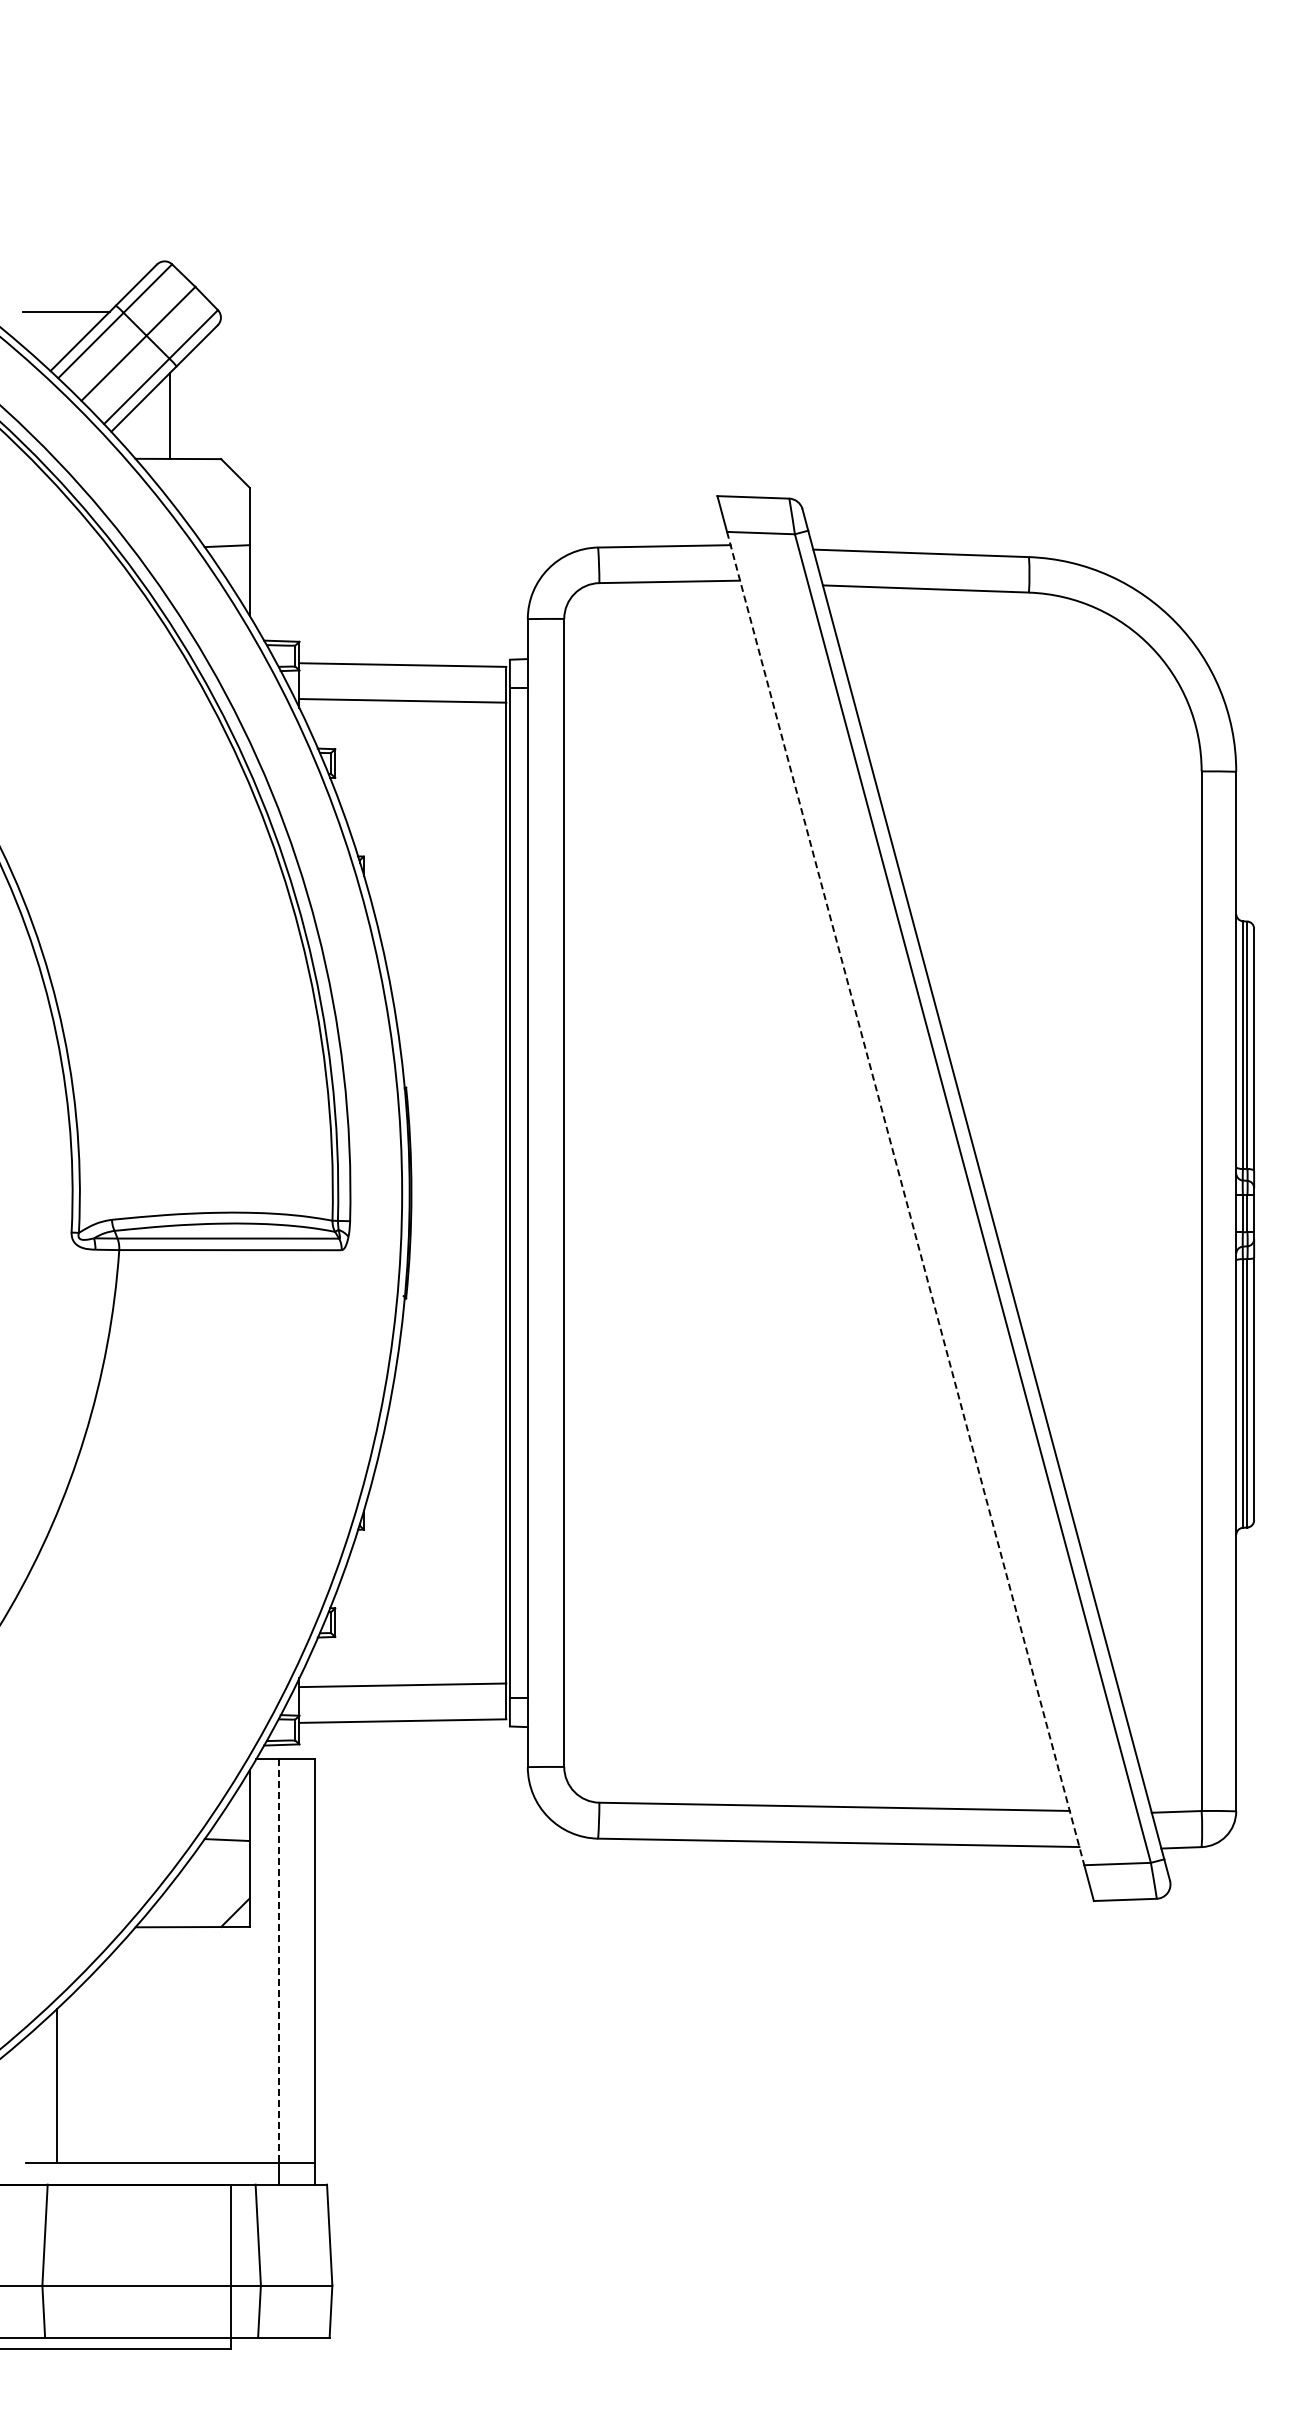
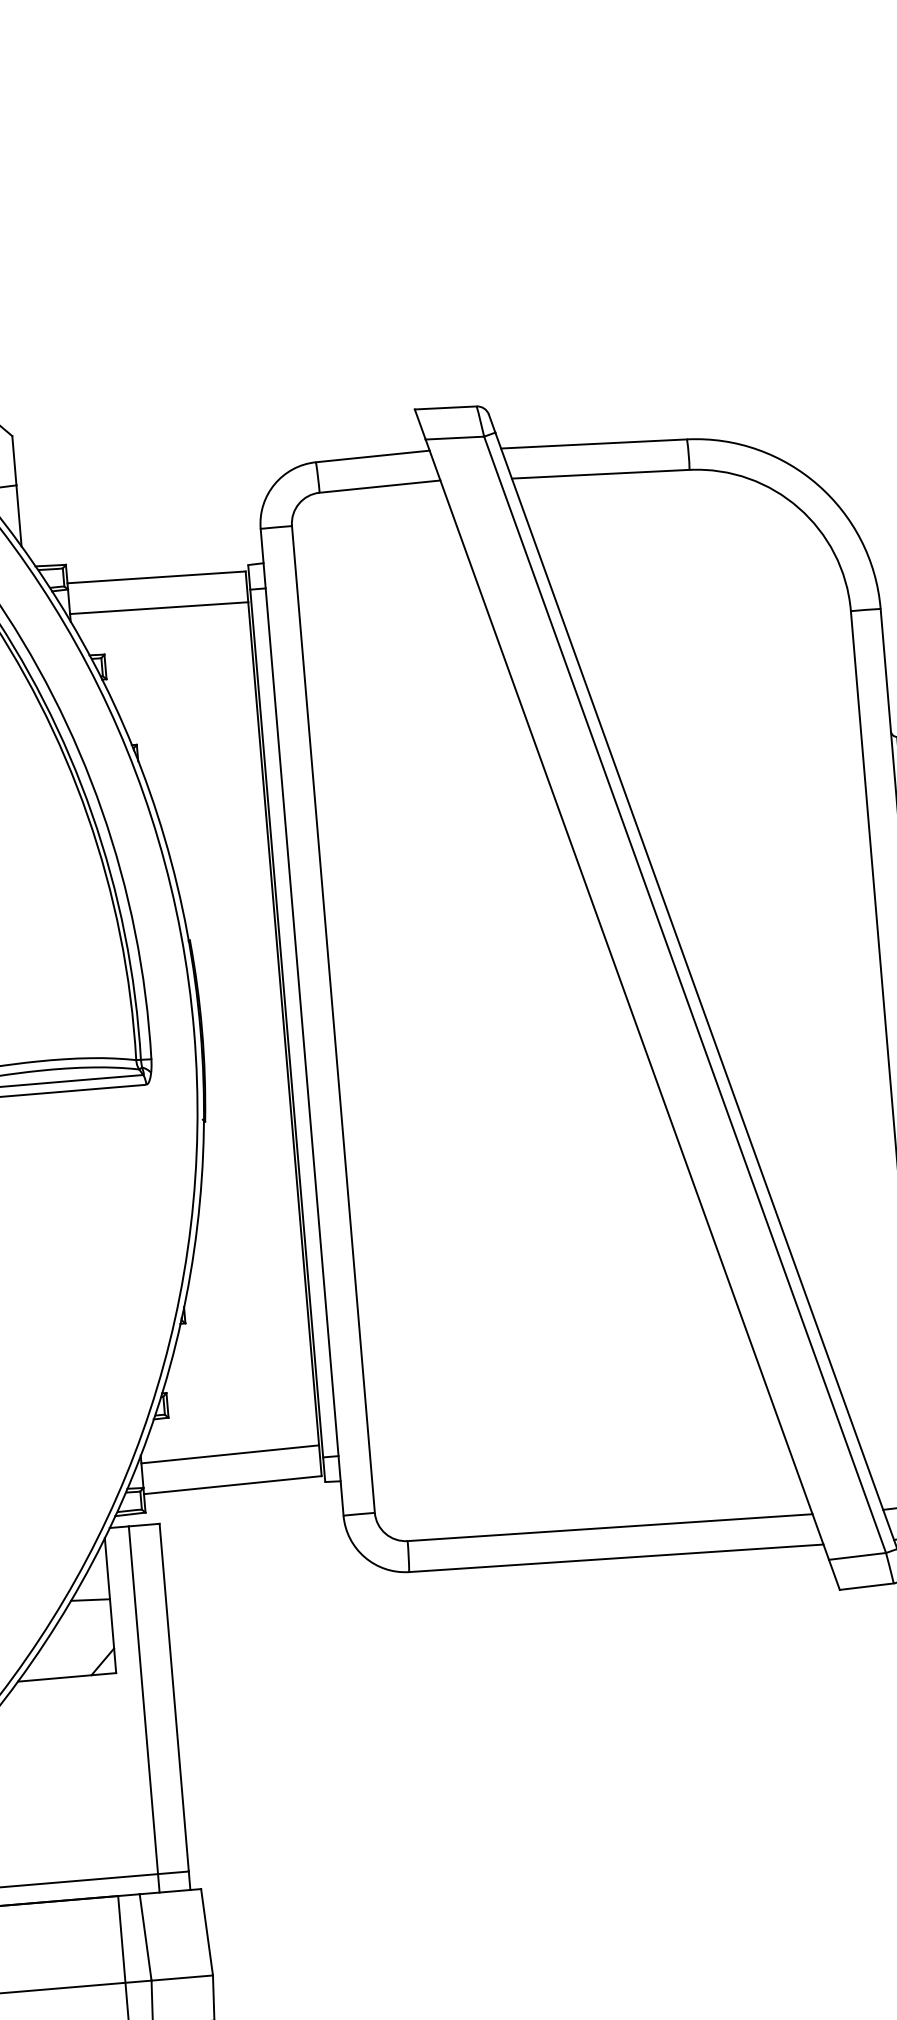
line: (905, 1199) -> (627, 1000), dashed -> solid
line: (278, 1961) -> (143, 1700), dashed -> solid

